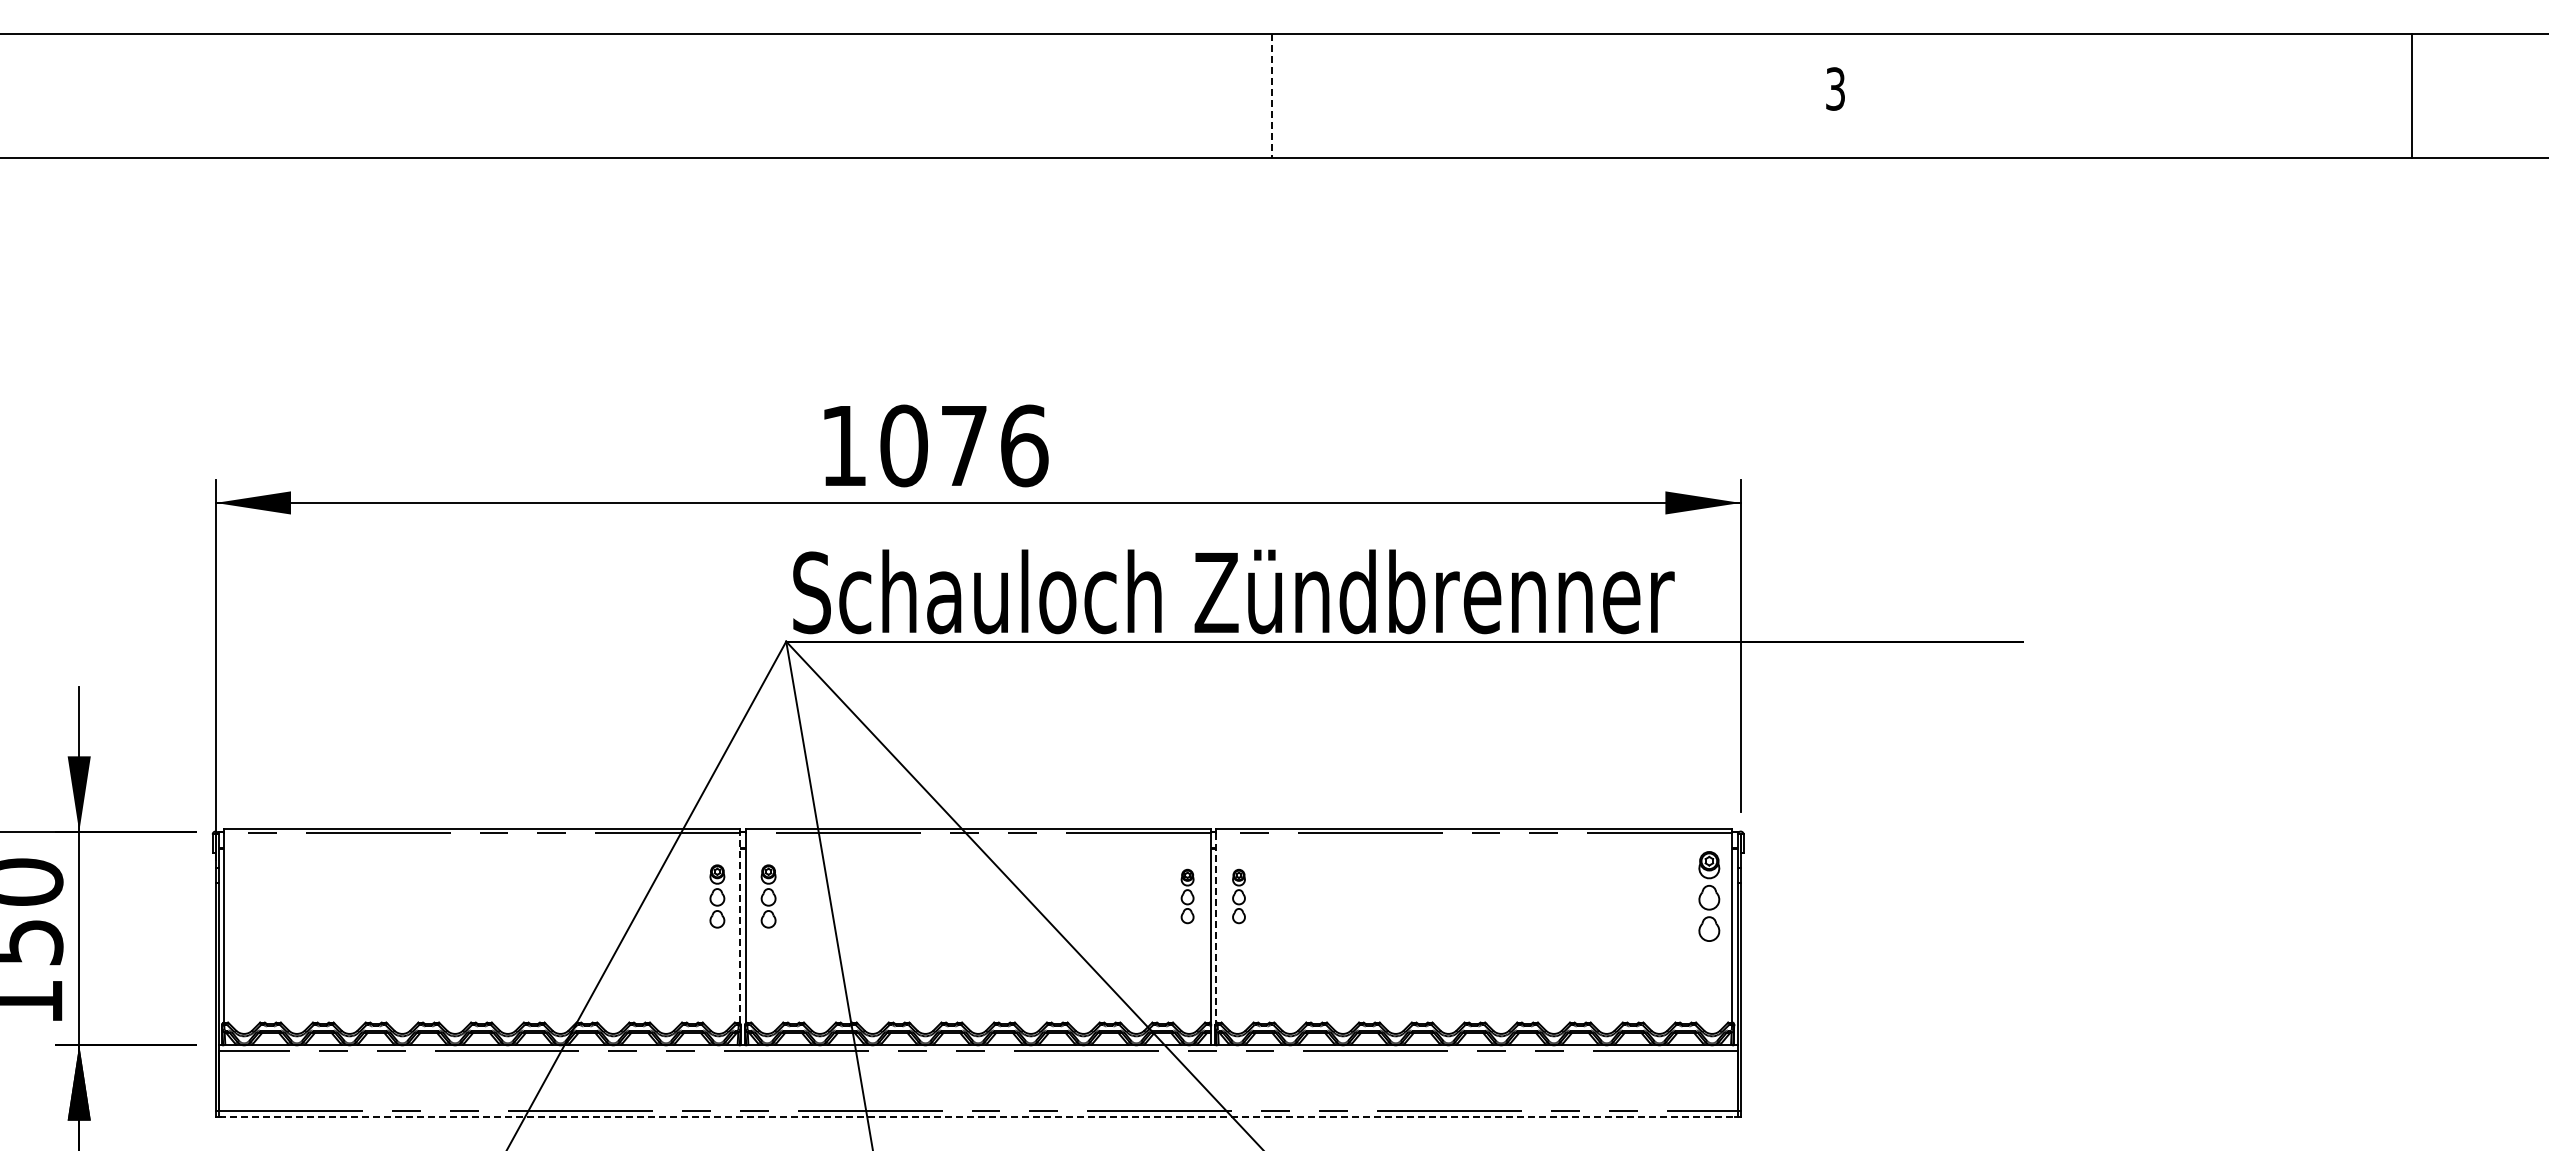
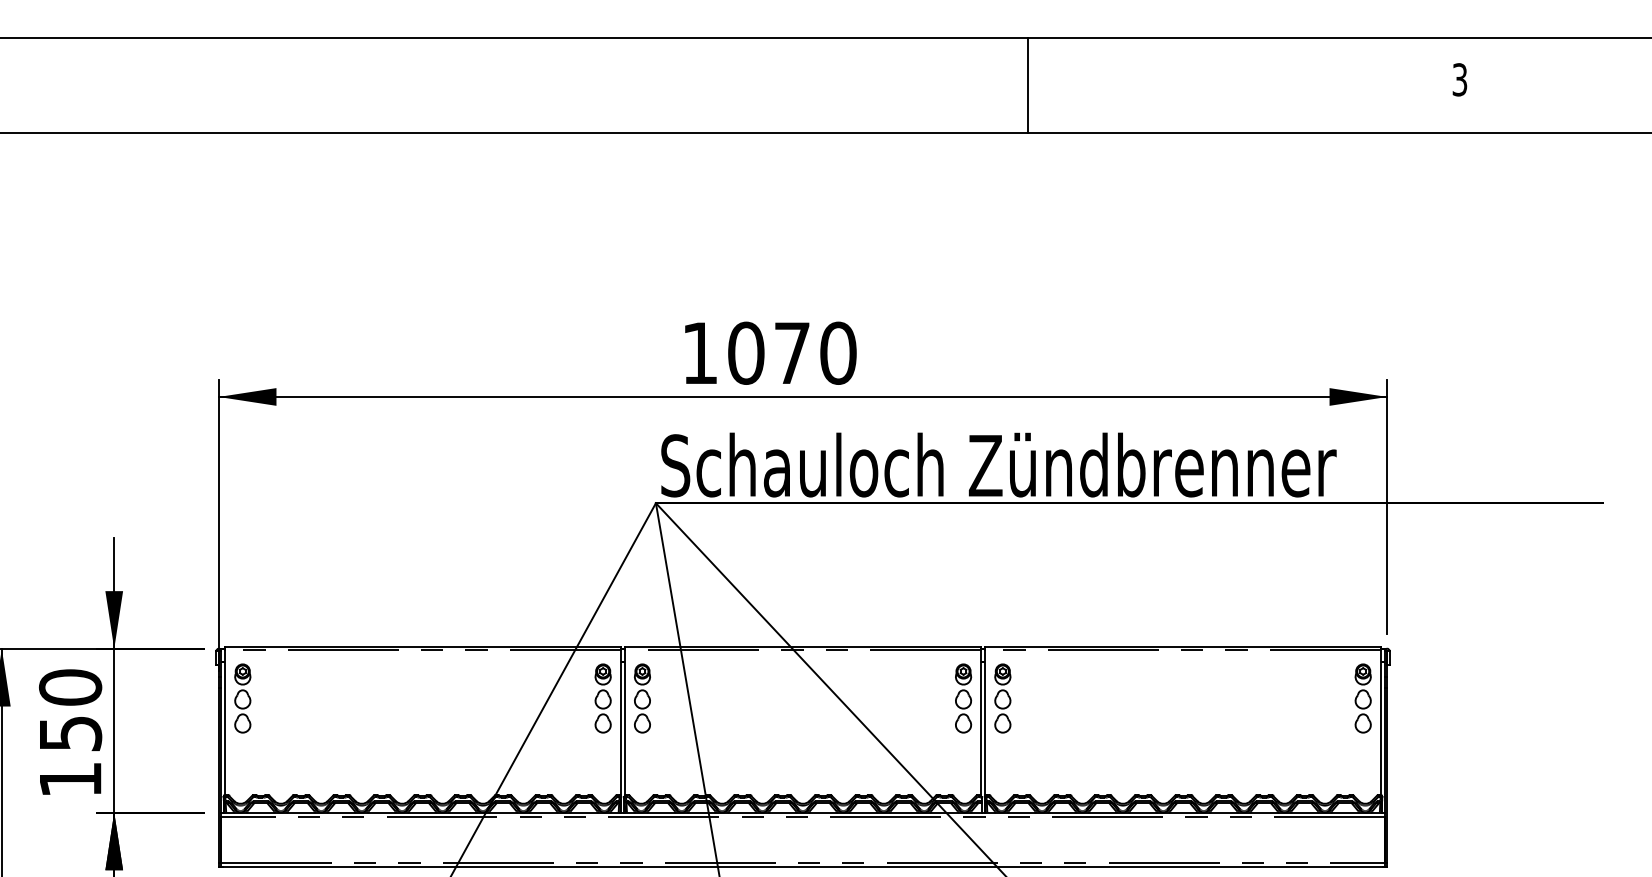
line: (1272, 96) -> (1028, 85), dashed -> solid
text: (1024, 445) -> (838, 352), 1076 -> 1070
part: (246, 896) -> (242, 698), added
part: (717, 896) -> (603, 698), size x1.43
part: (768, 896) -> (642, 698), size x1.43
part: (1187, 896) -> (963, 698), size x1.67
part: (1238, 896) -> (1002, 698), size x1.67
line: (740, 928) -> (620, 723), dashed -> solid
line: (1216, 928) -> (985, 723), dashed -> solid
line: (978, 1116) -> (803, 867), dashed -> solid

